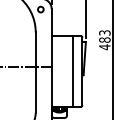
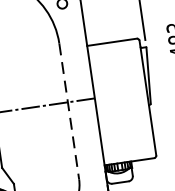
line: (72, 71) -> (131, 100), removed
line: (35, 73) -> (69, 113), solid -> dashed

